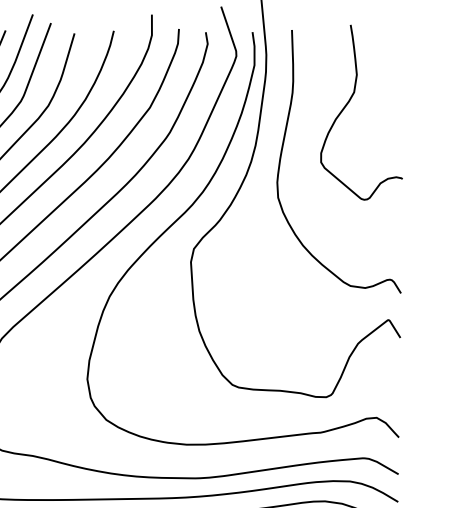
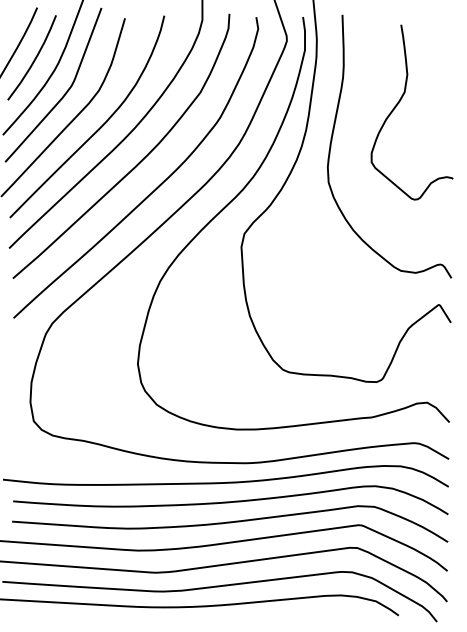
curve: (349, 103) -> (399, 103), moved

